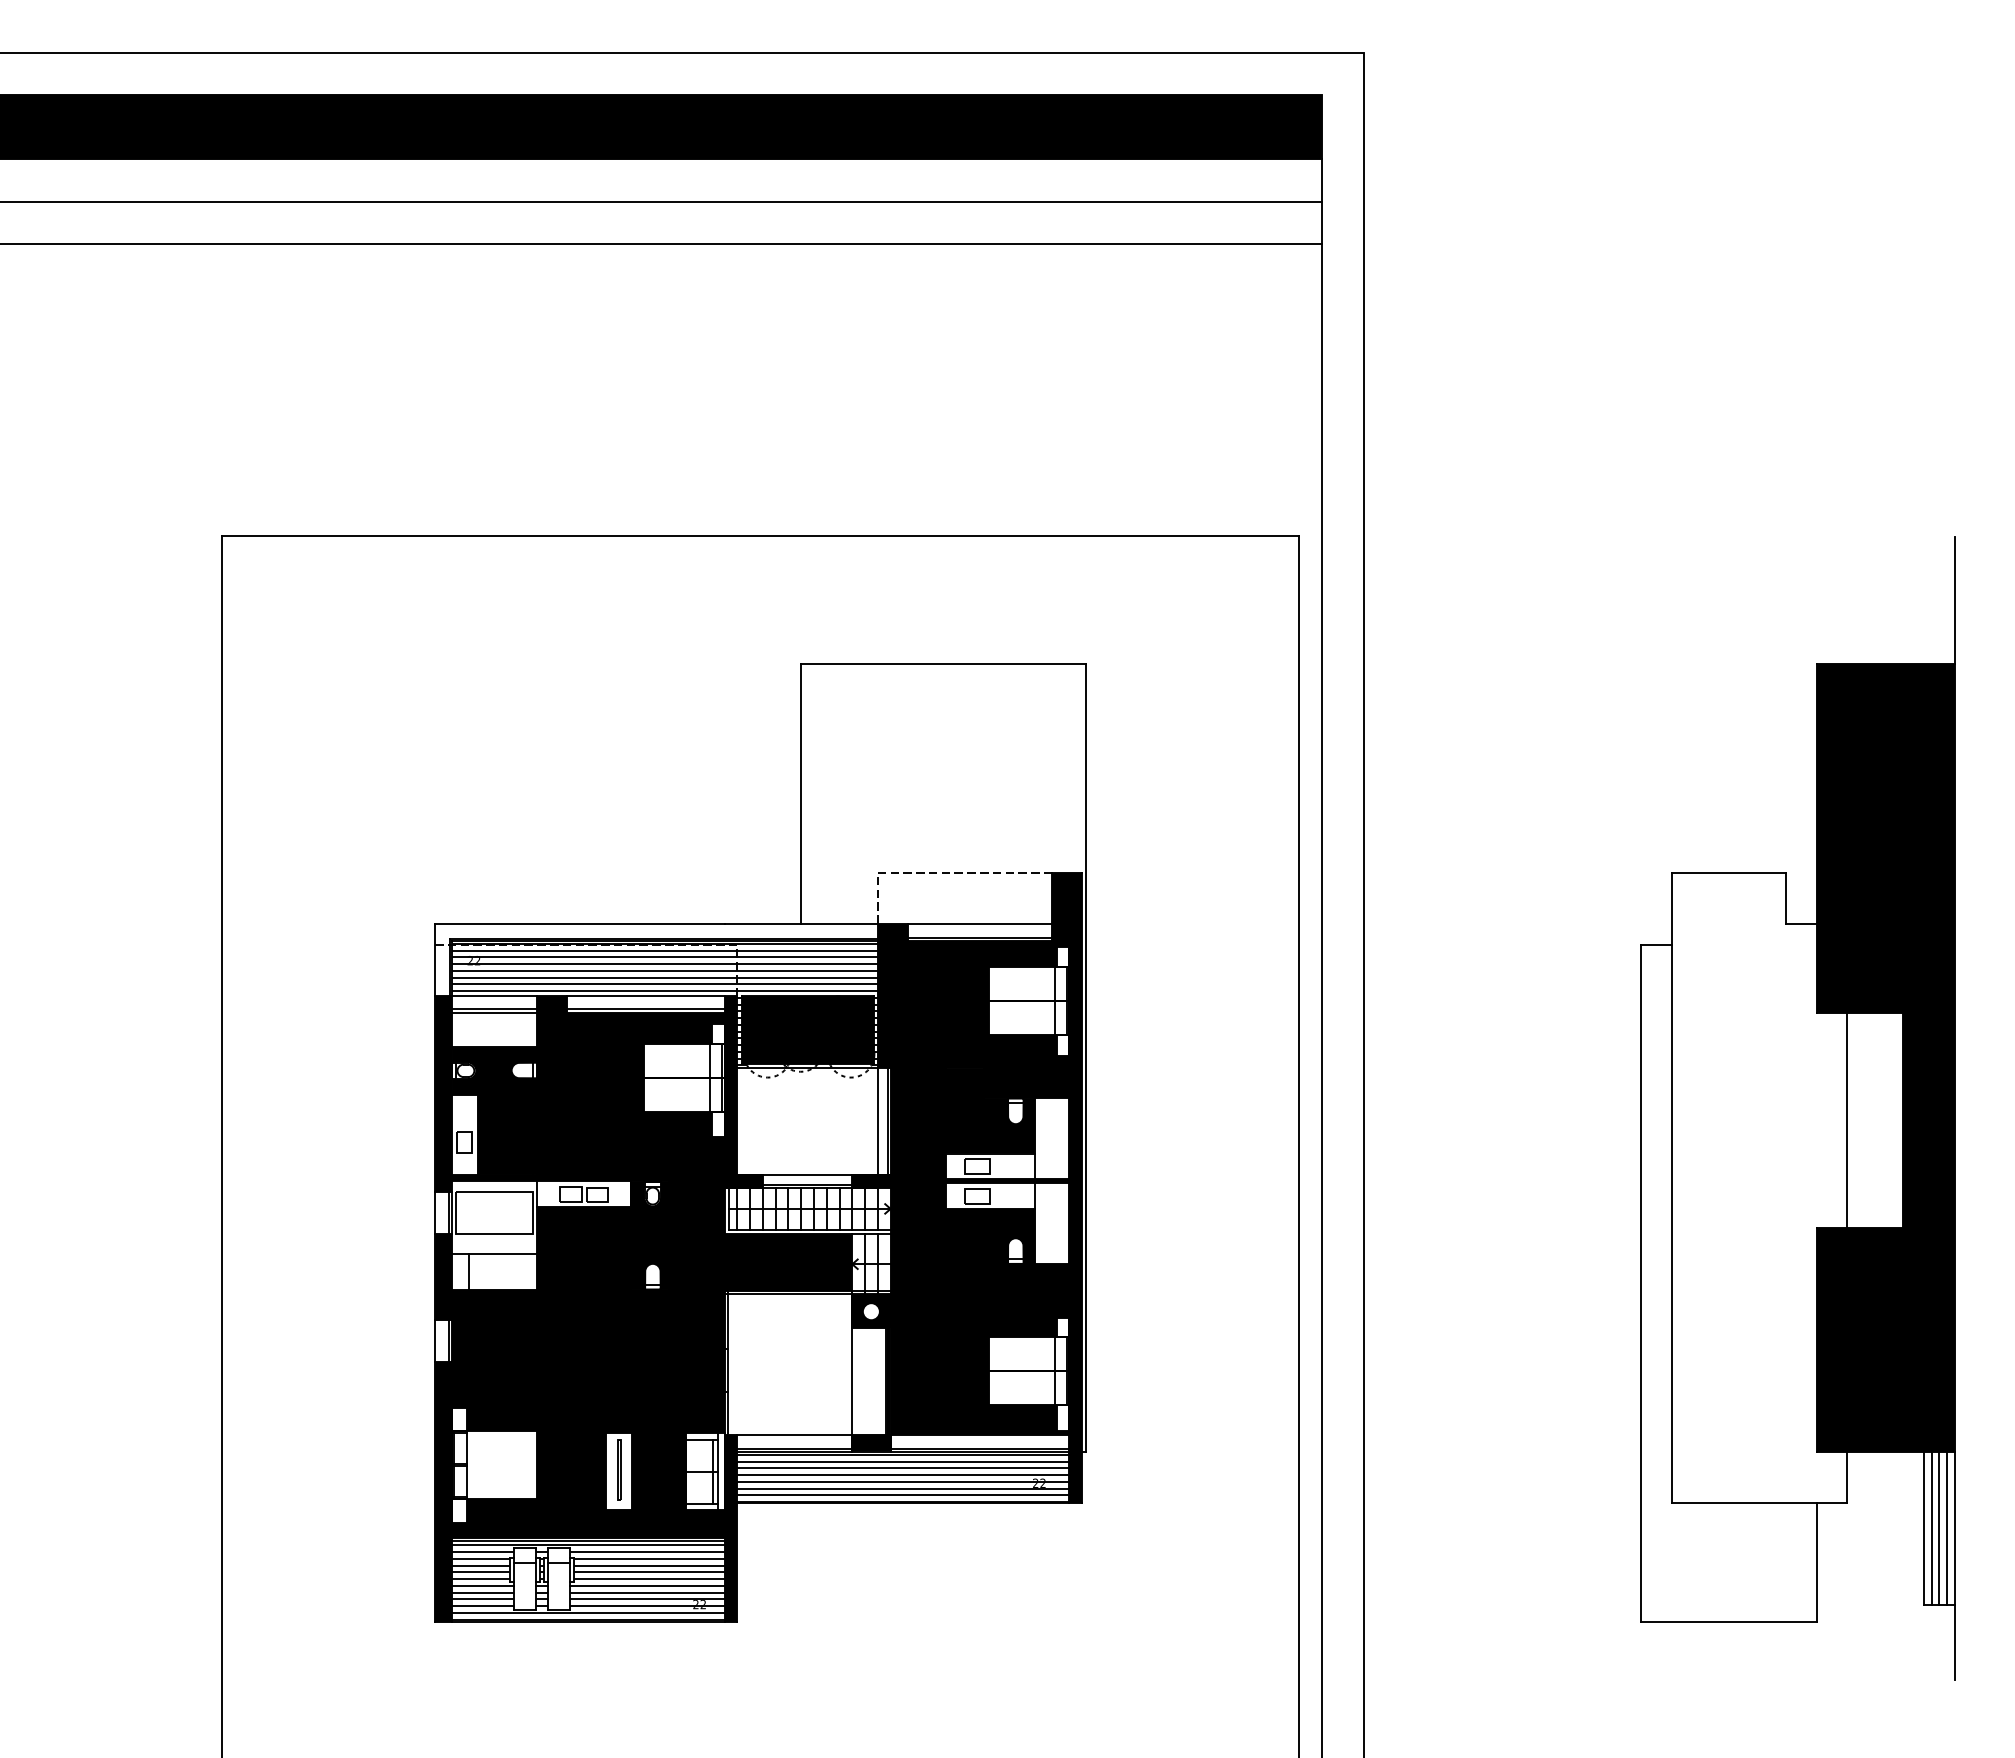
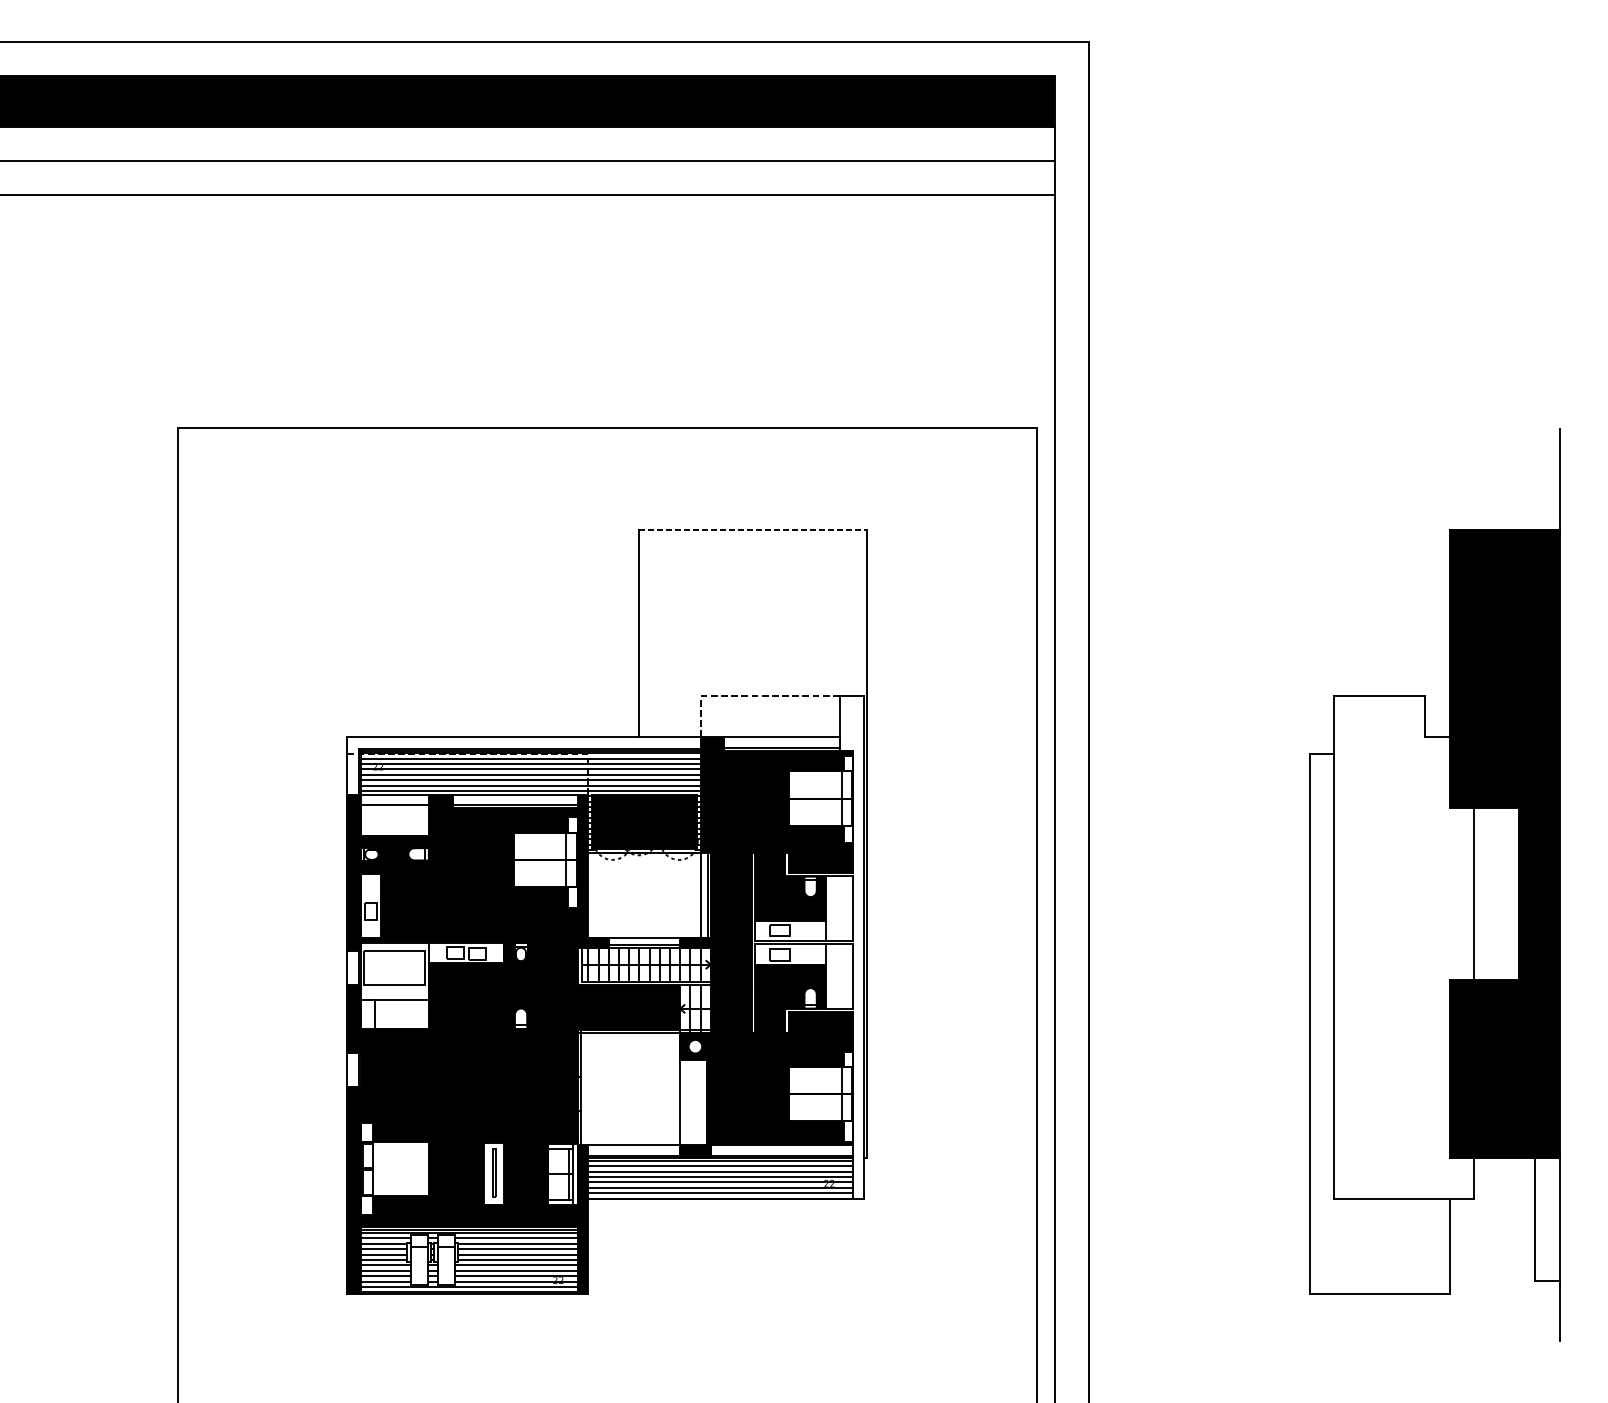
line: (943, 663) -> (752, 529), solid -> dashed
line: (494, 1013) -> (394, 808), removed
fill: (1011, 1187) -> (807, 947), removed
line: (1931, 1527) -> (1541, 1218), removed
line: (1939, 1527) -> (1547, 1218), removed
line: (1946, 1527) -> (1553, 1218), removed

